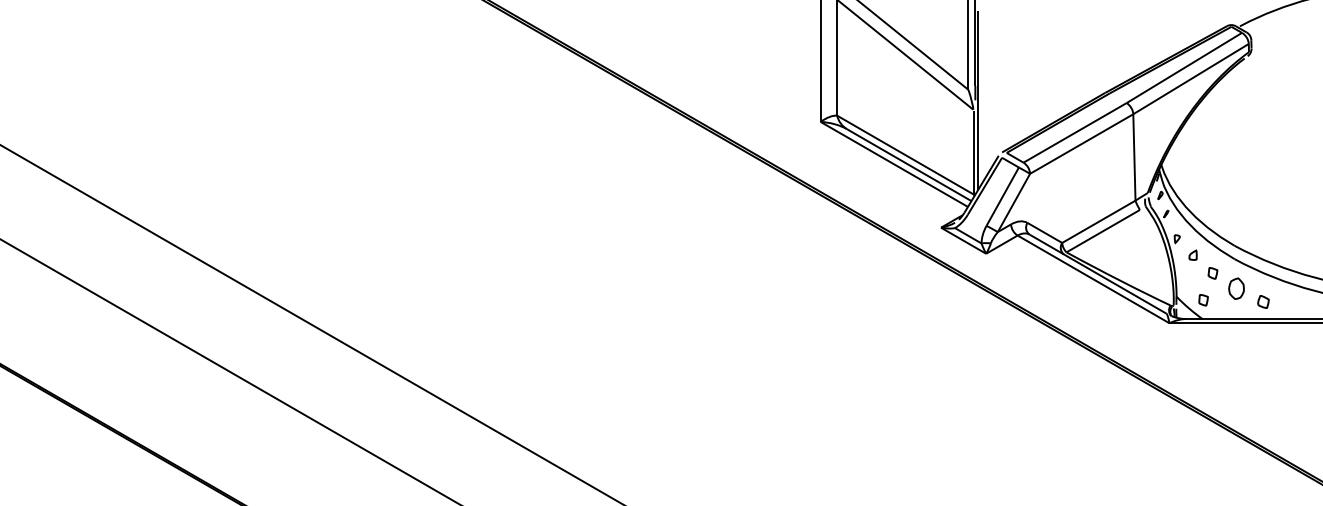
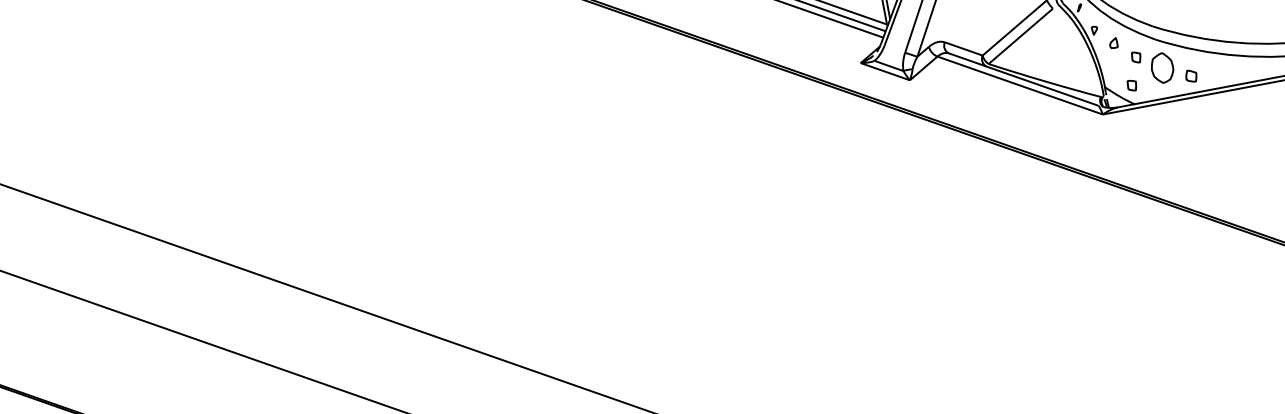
part: (1236, 288) -> (1162, 67), size x1.43

